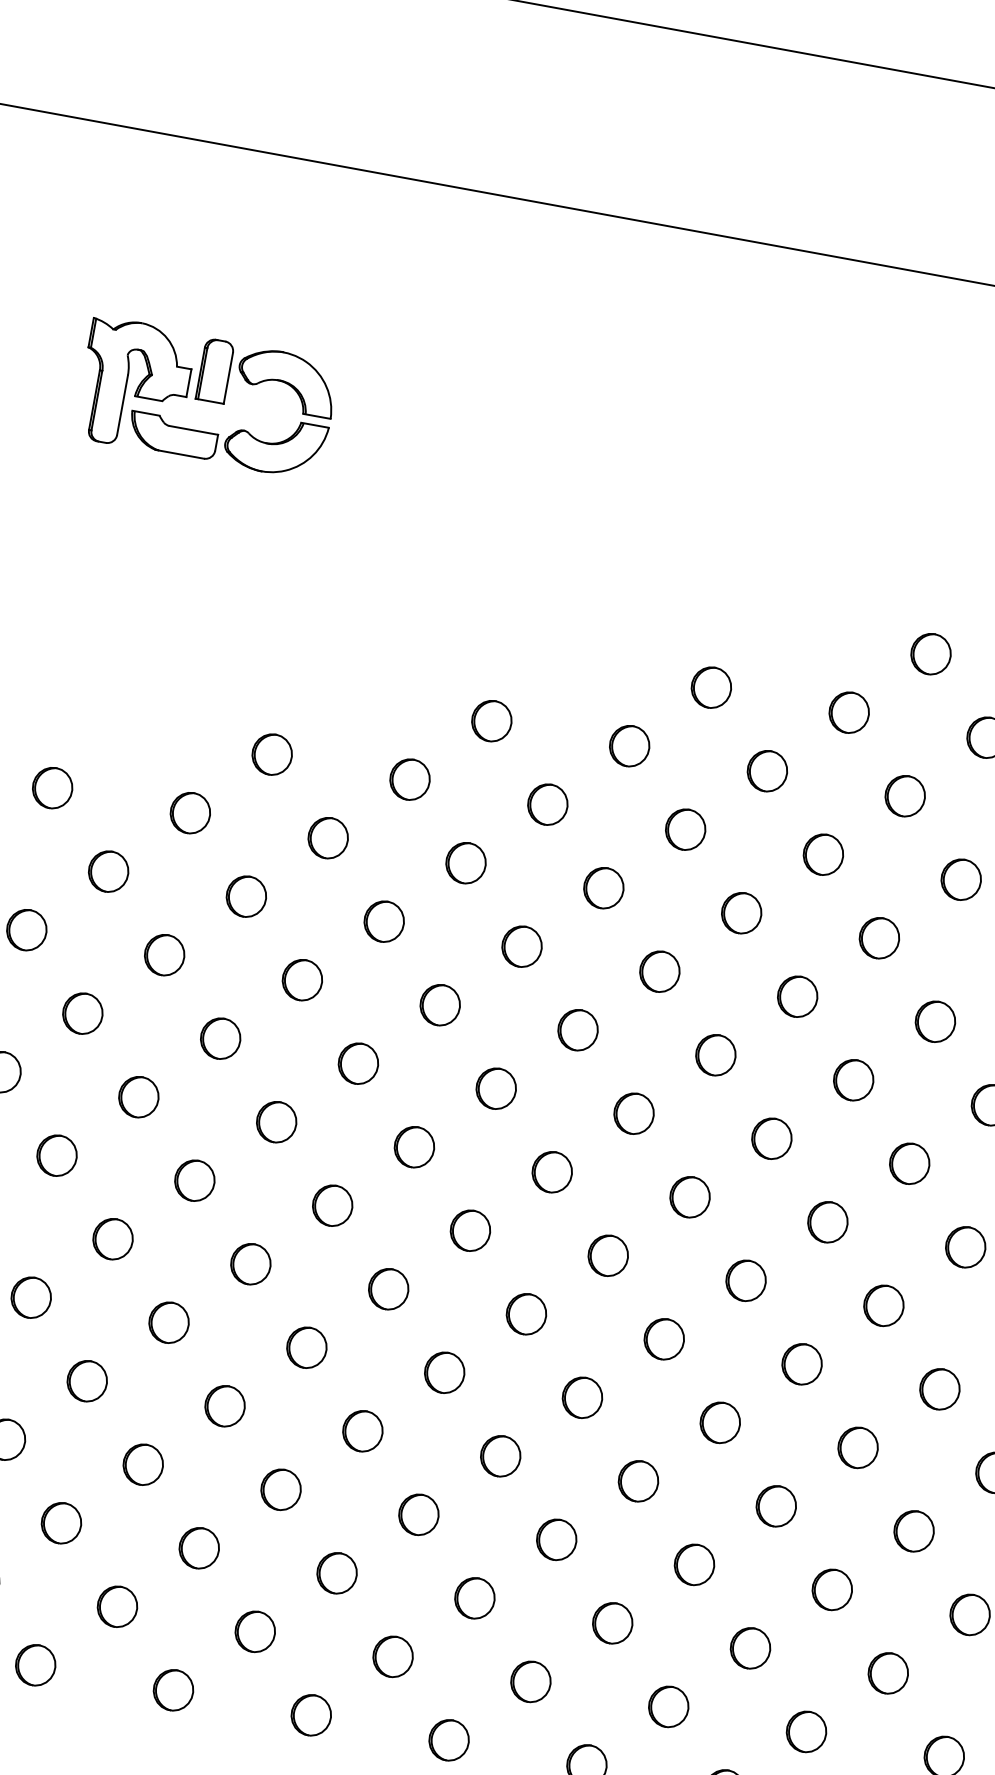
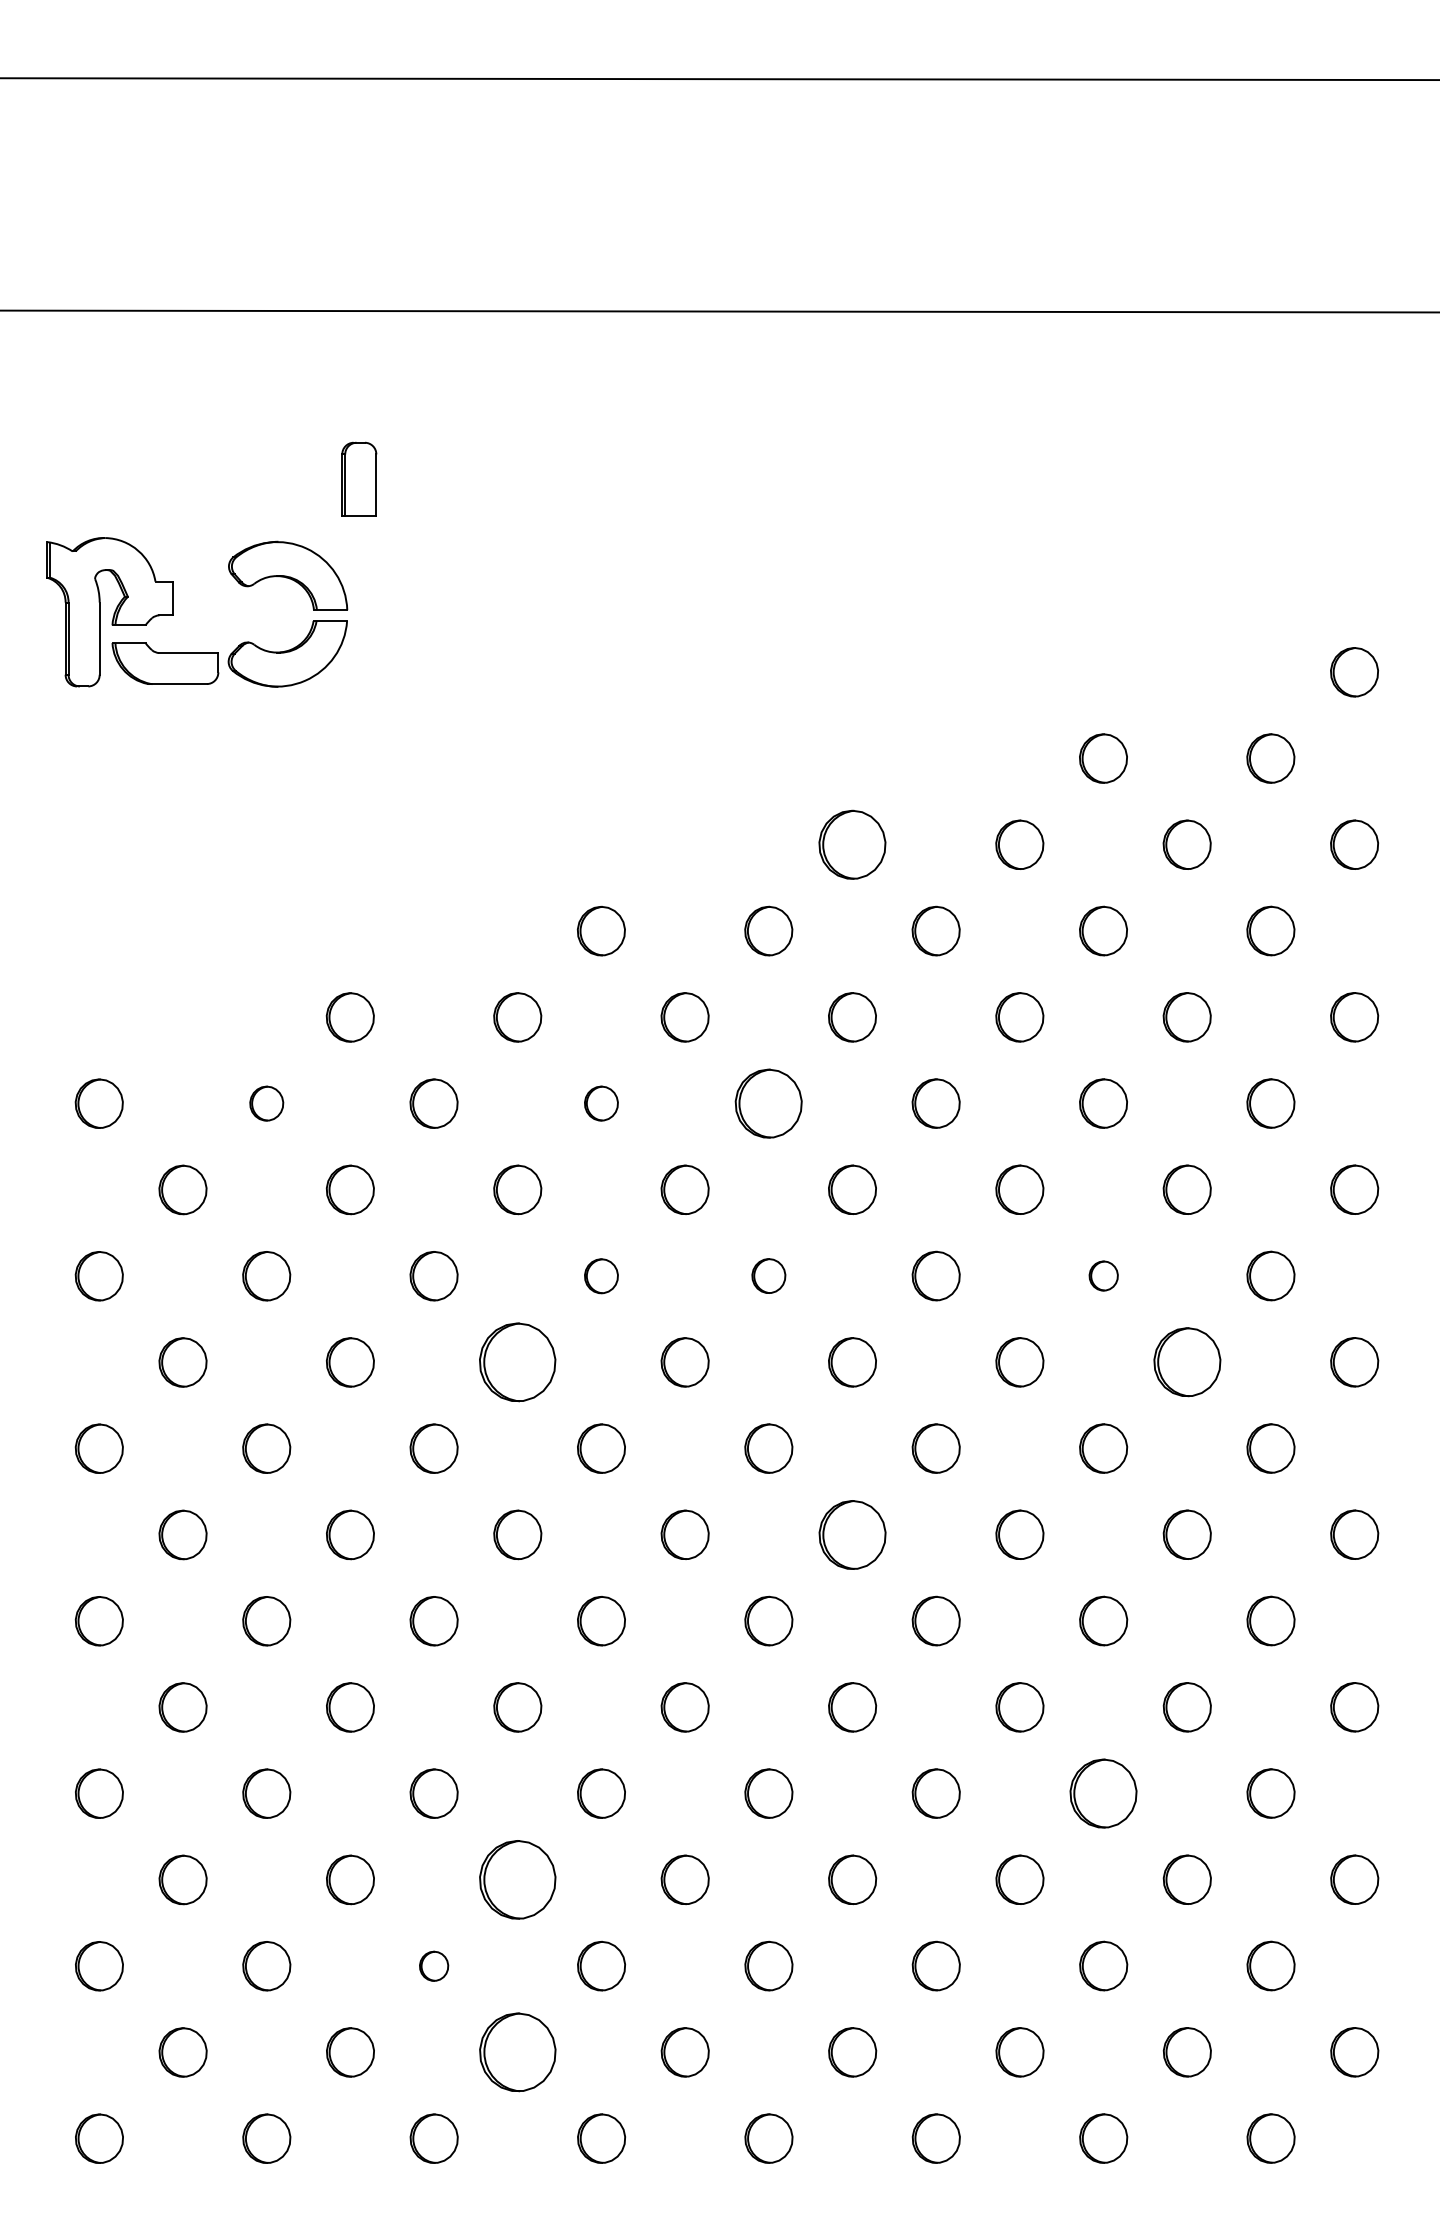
part: (215, 370) -> (359, 478), moved
part: (711, 687) -> (852, 844), size x1.4
part: (190, 812) -> (266, 1103), size x0.7
part: (466, 863) -> (601, 1103), size x0.7
part: (603, 888) -> (768, 1103), size x1.4
part: (440, 1005) -> (601, 1276), size x0.7
part: (577, 1029) -> (768, 1275), size x0.7
part: (358, 1063) -> (517, 1362), size x1.6
part: (853, 1079) -> (1103, 1275), size x0.6
part: (909, 1163) -> (1186, 1362), size x1.4
part: (608, 1255) -> (852, 1534), size x1.4
part: (280, 1489) -> (517, 1879), size x1.6
part: (776, 1506) -> (1103, 1793), size x1.4
part: (198, 1548) -> (433, 1966), size x0.6
part: (254, 1631) -> (517, 2052), size x1.6

